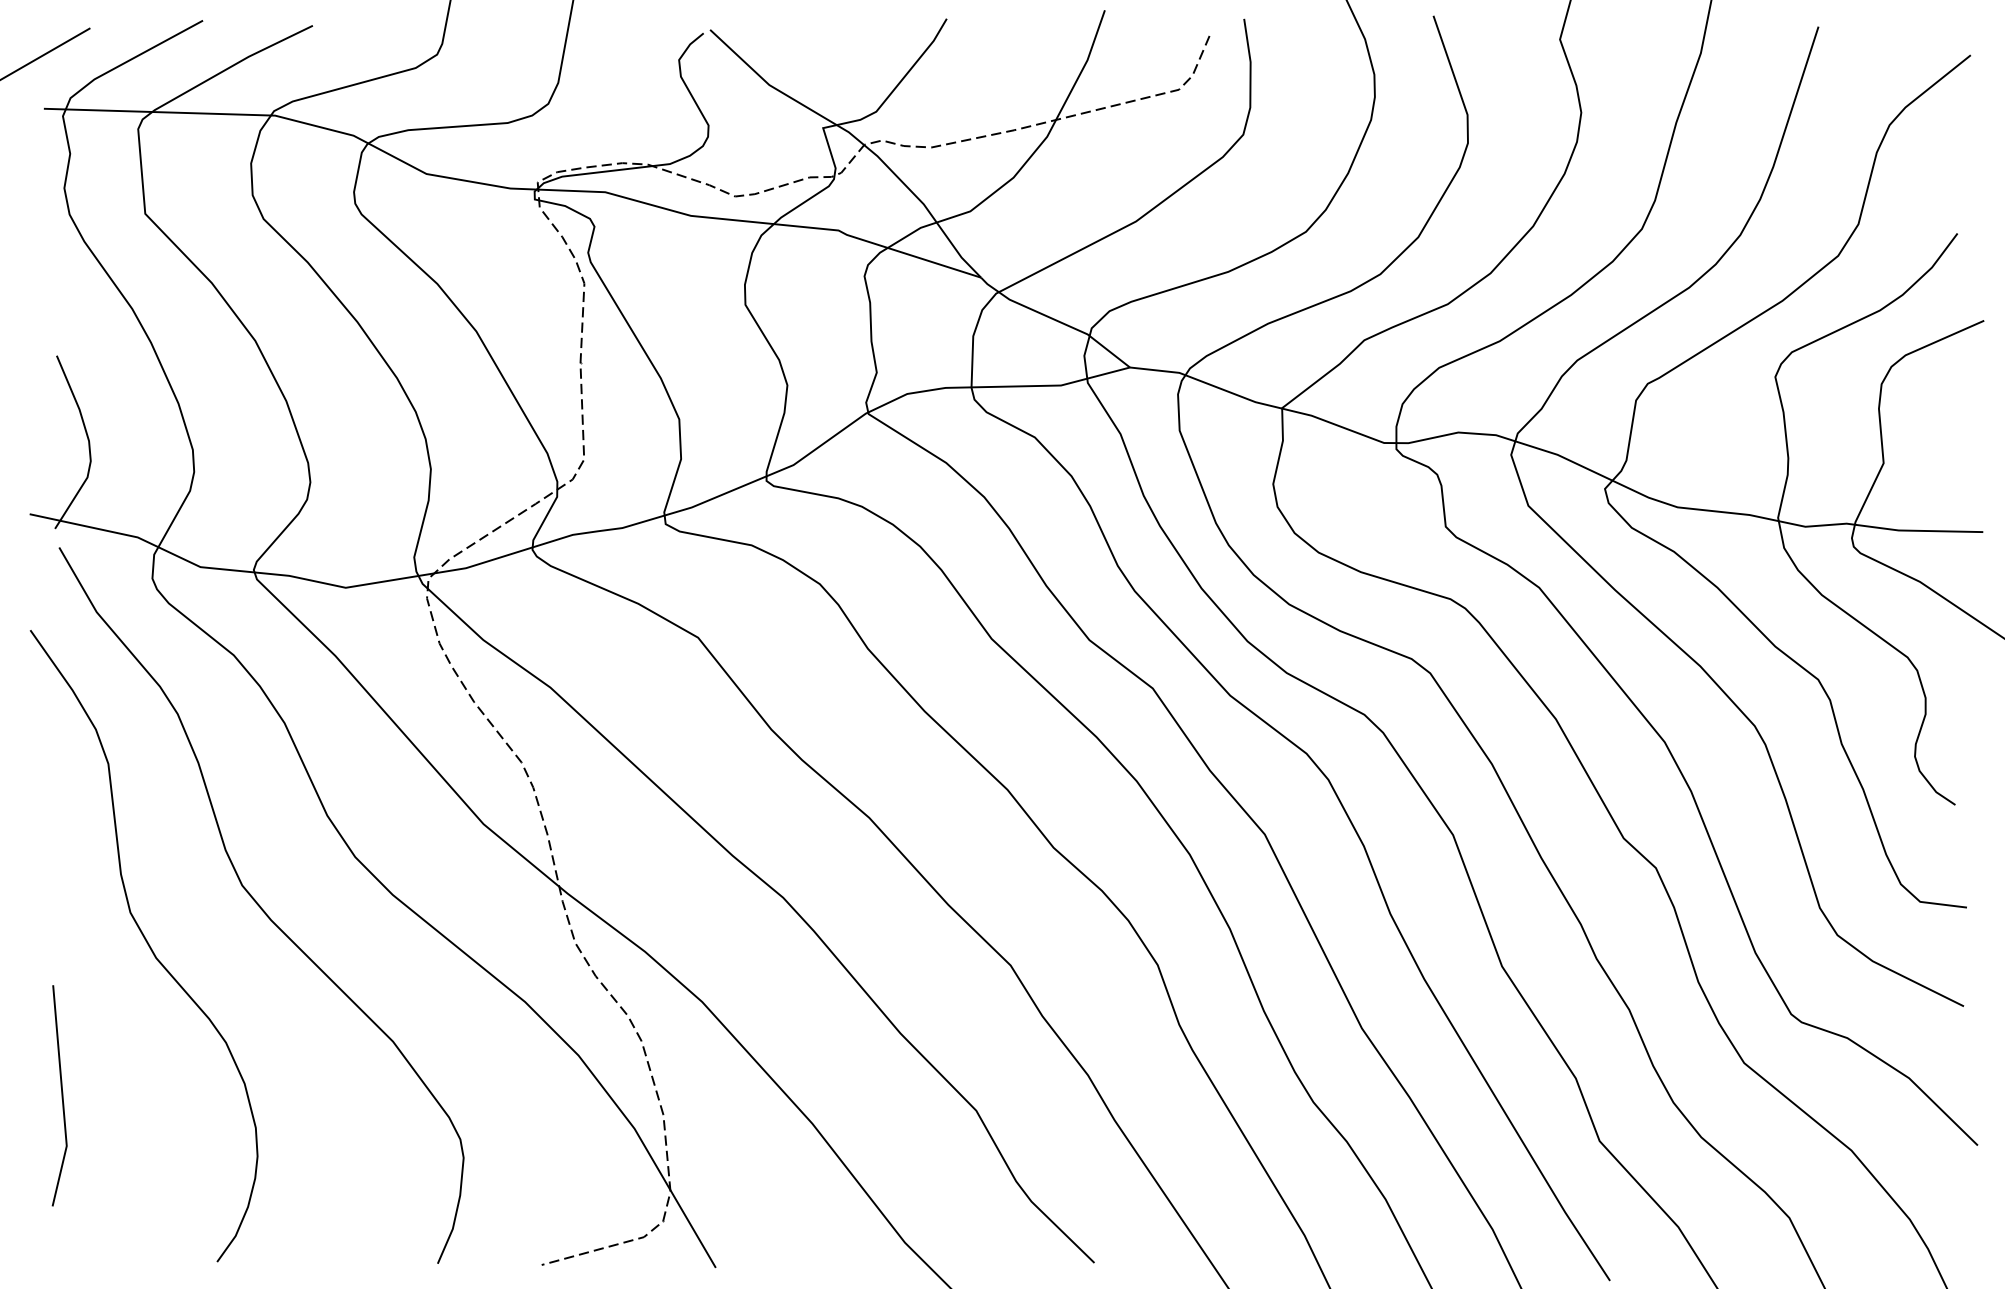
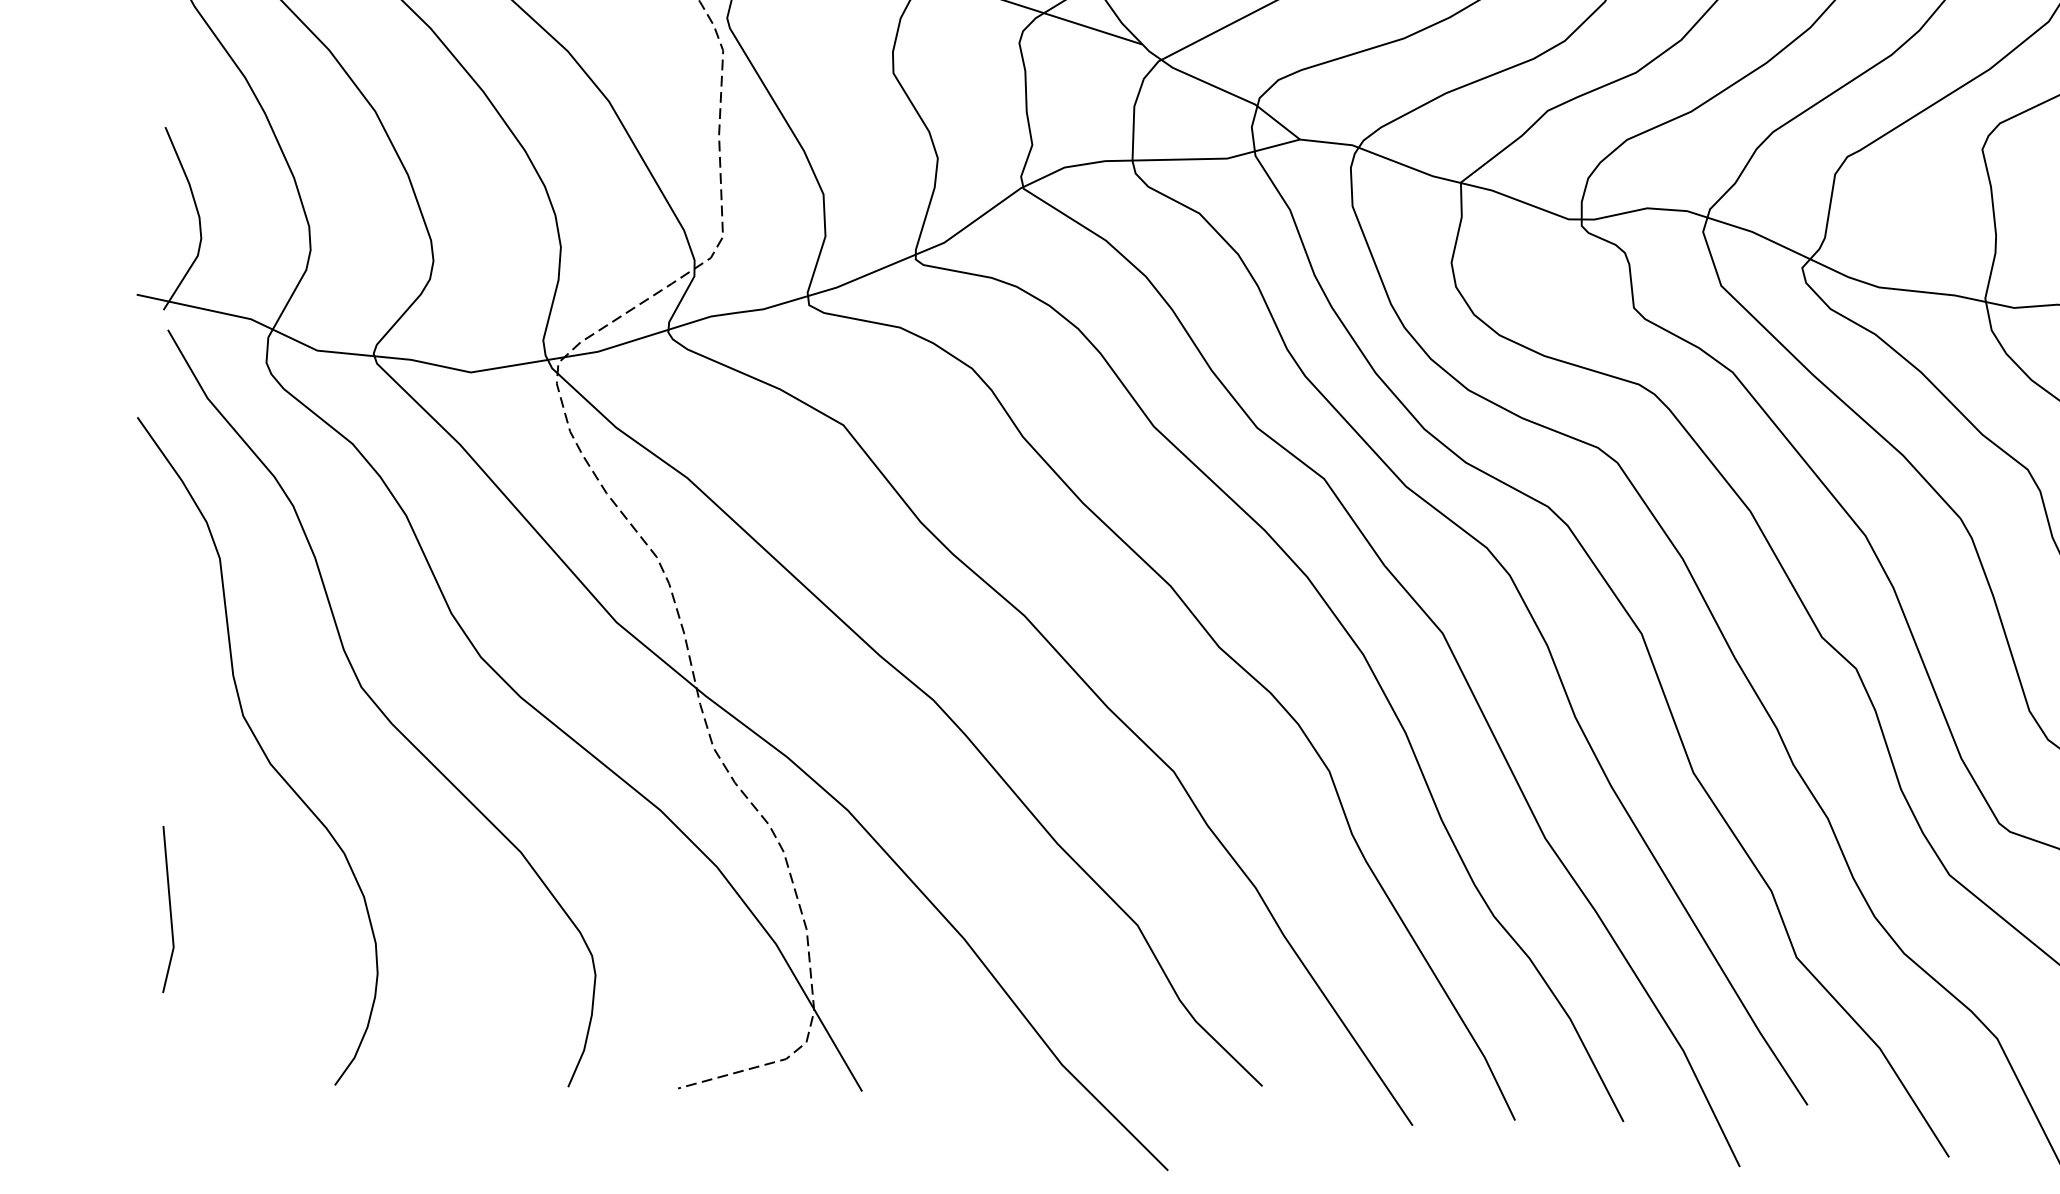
part: (59, 1095) -> (168, 909), size x0.71

